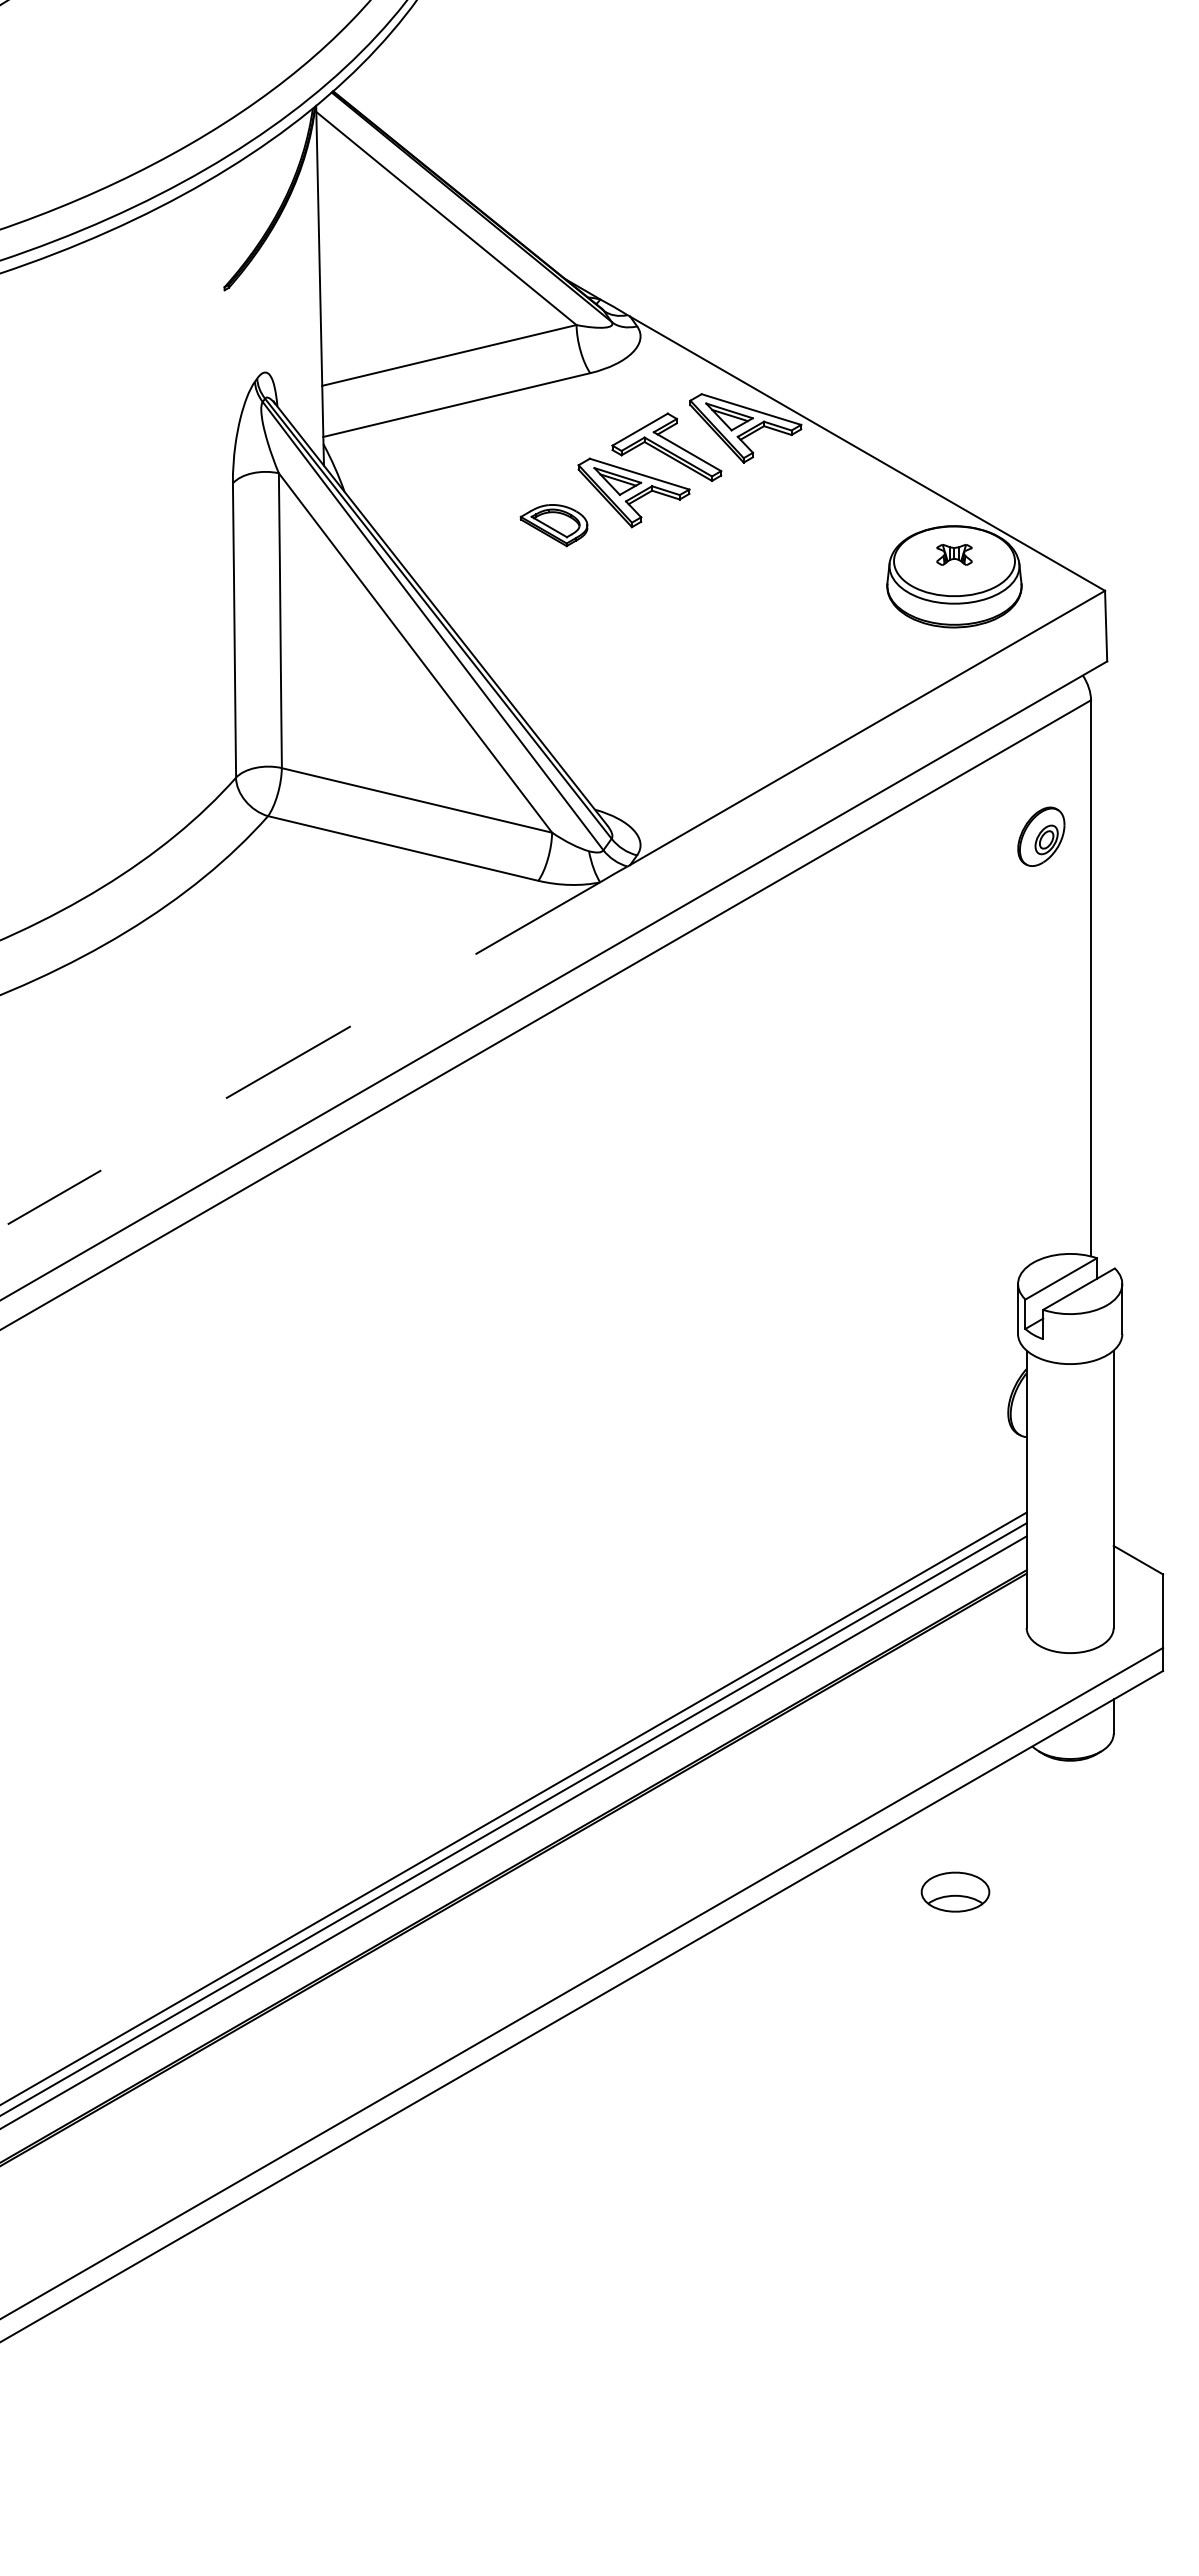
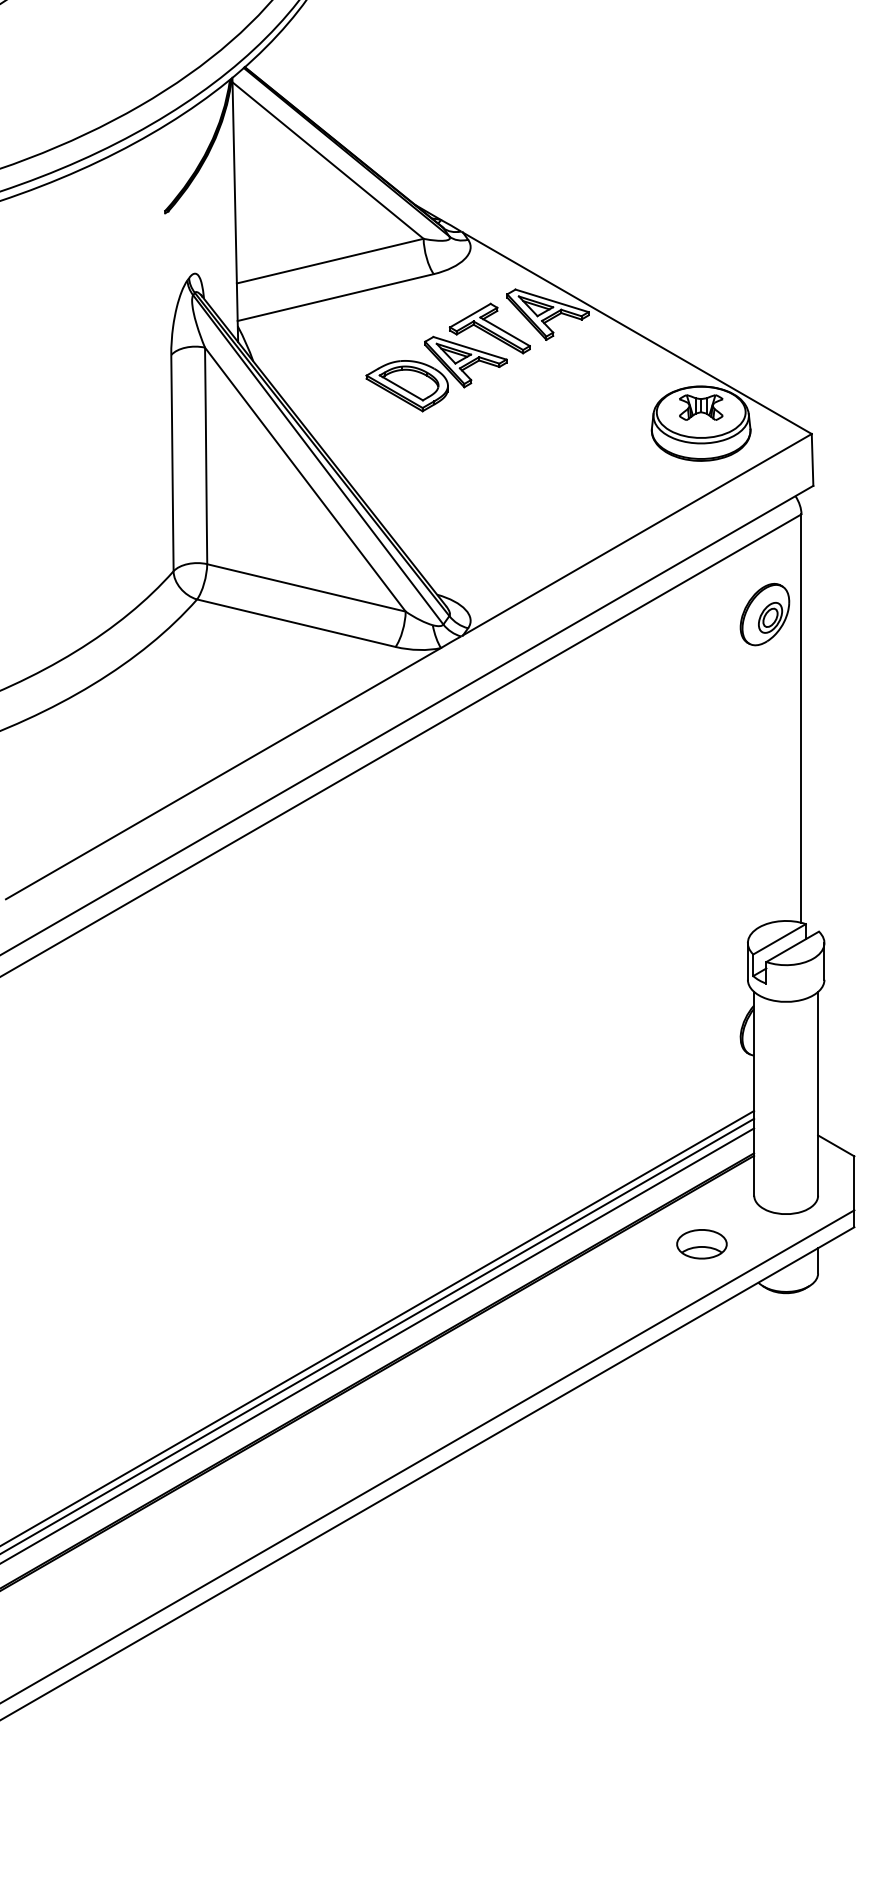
part: (553, 525) -> (406, 386), size x1.67
part: (954, 554) -> (701, 407), size x1.67
part: (1041, 836) -> (765, 614), size x1.43
line: (303, 1053) -> (223, 773), dashed -> solid
part: (955, 1891) -> (701, 1243), moved

